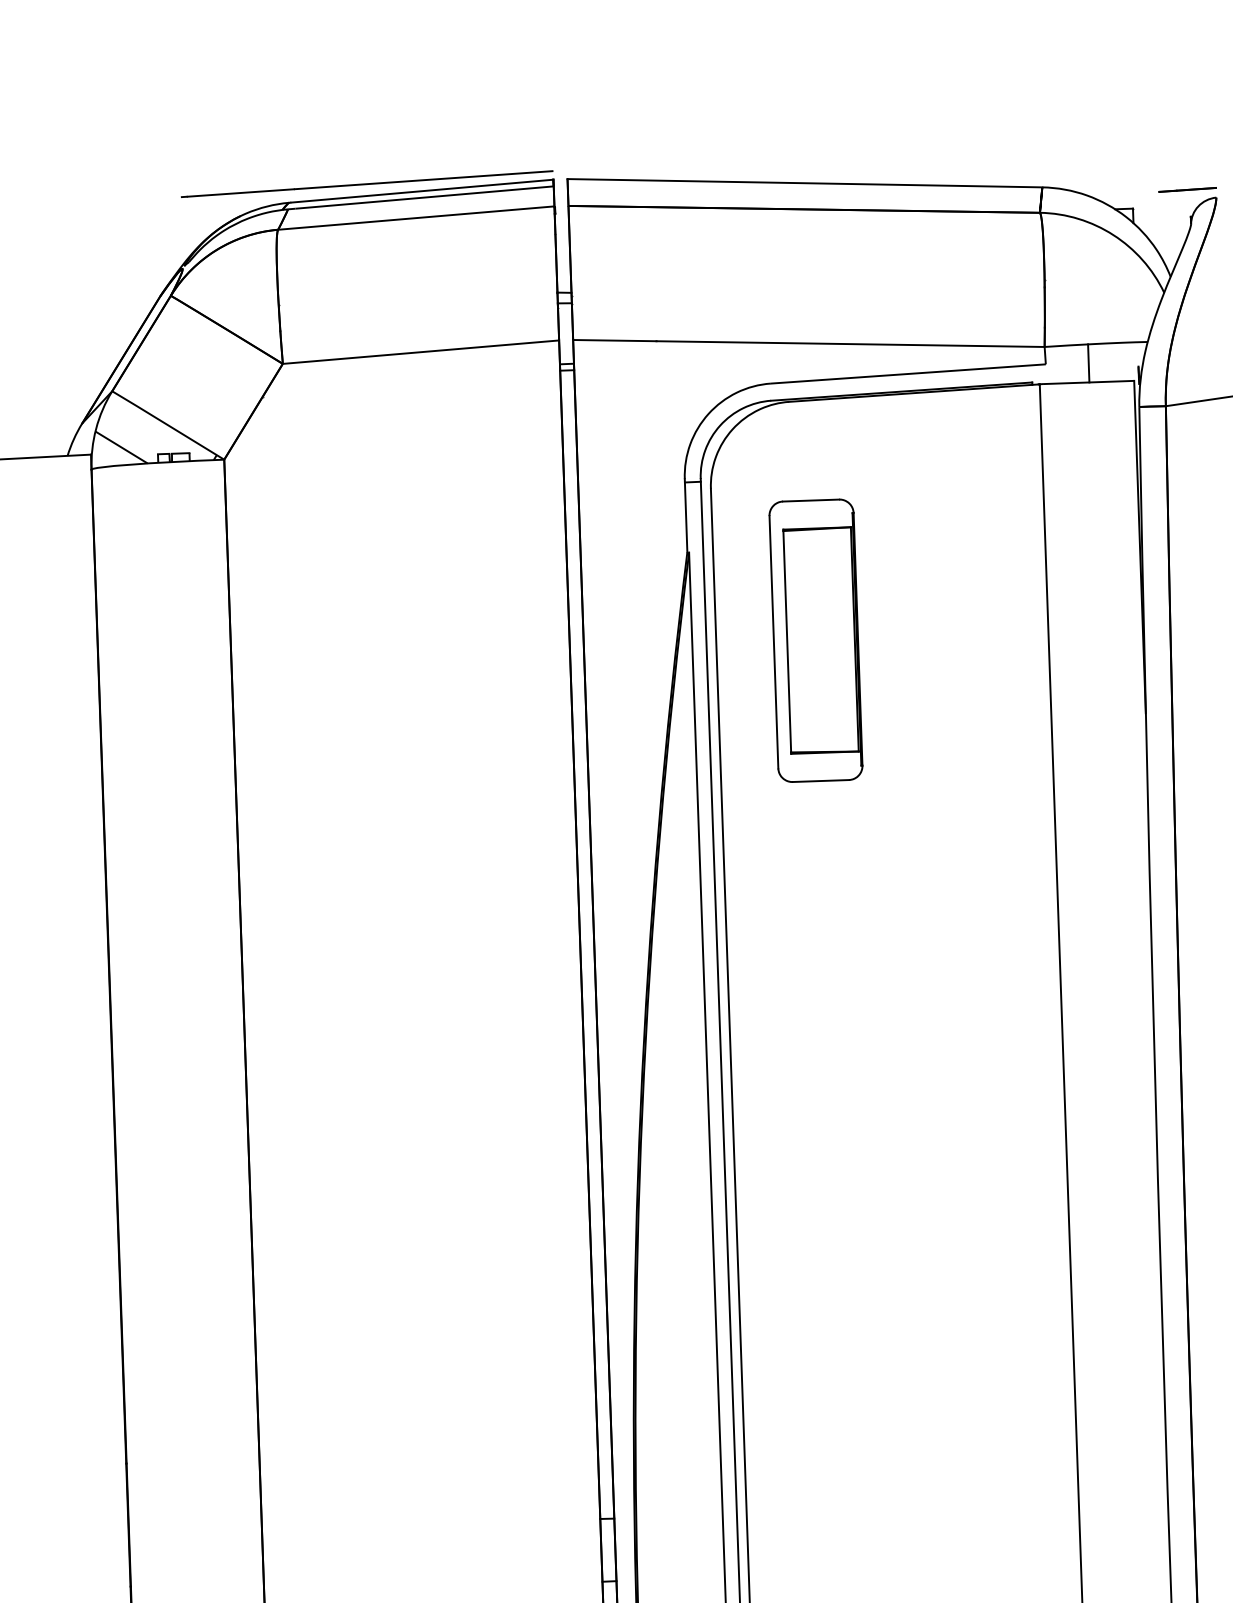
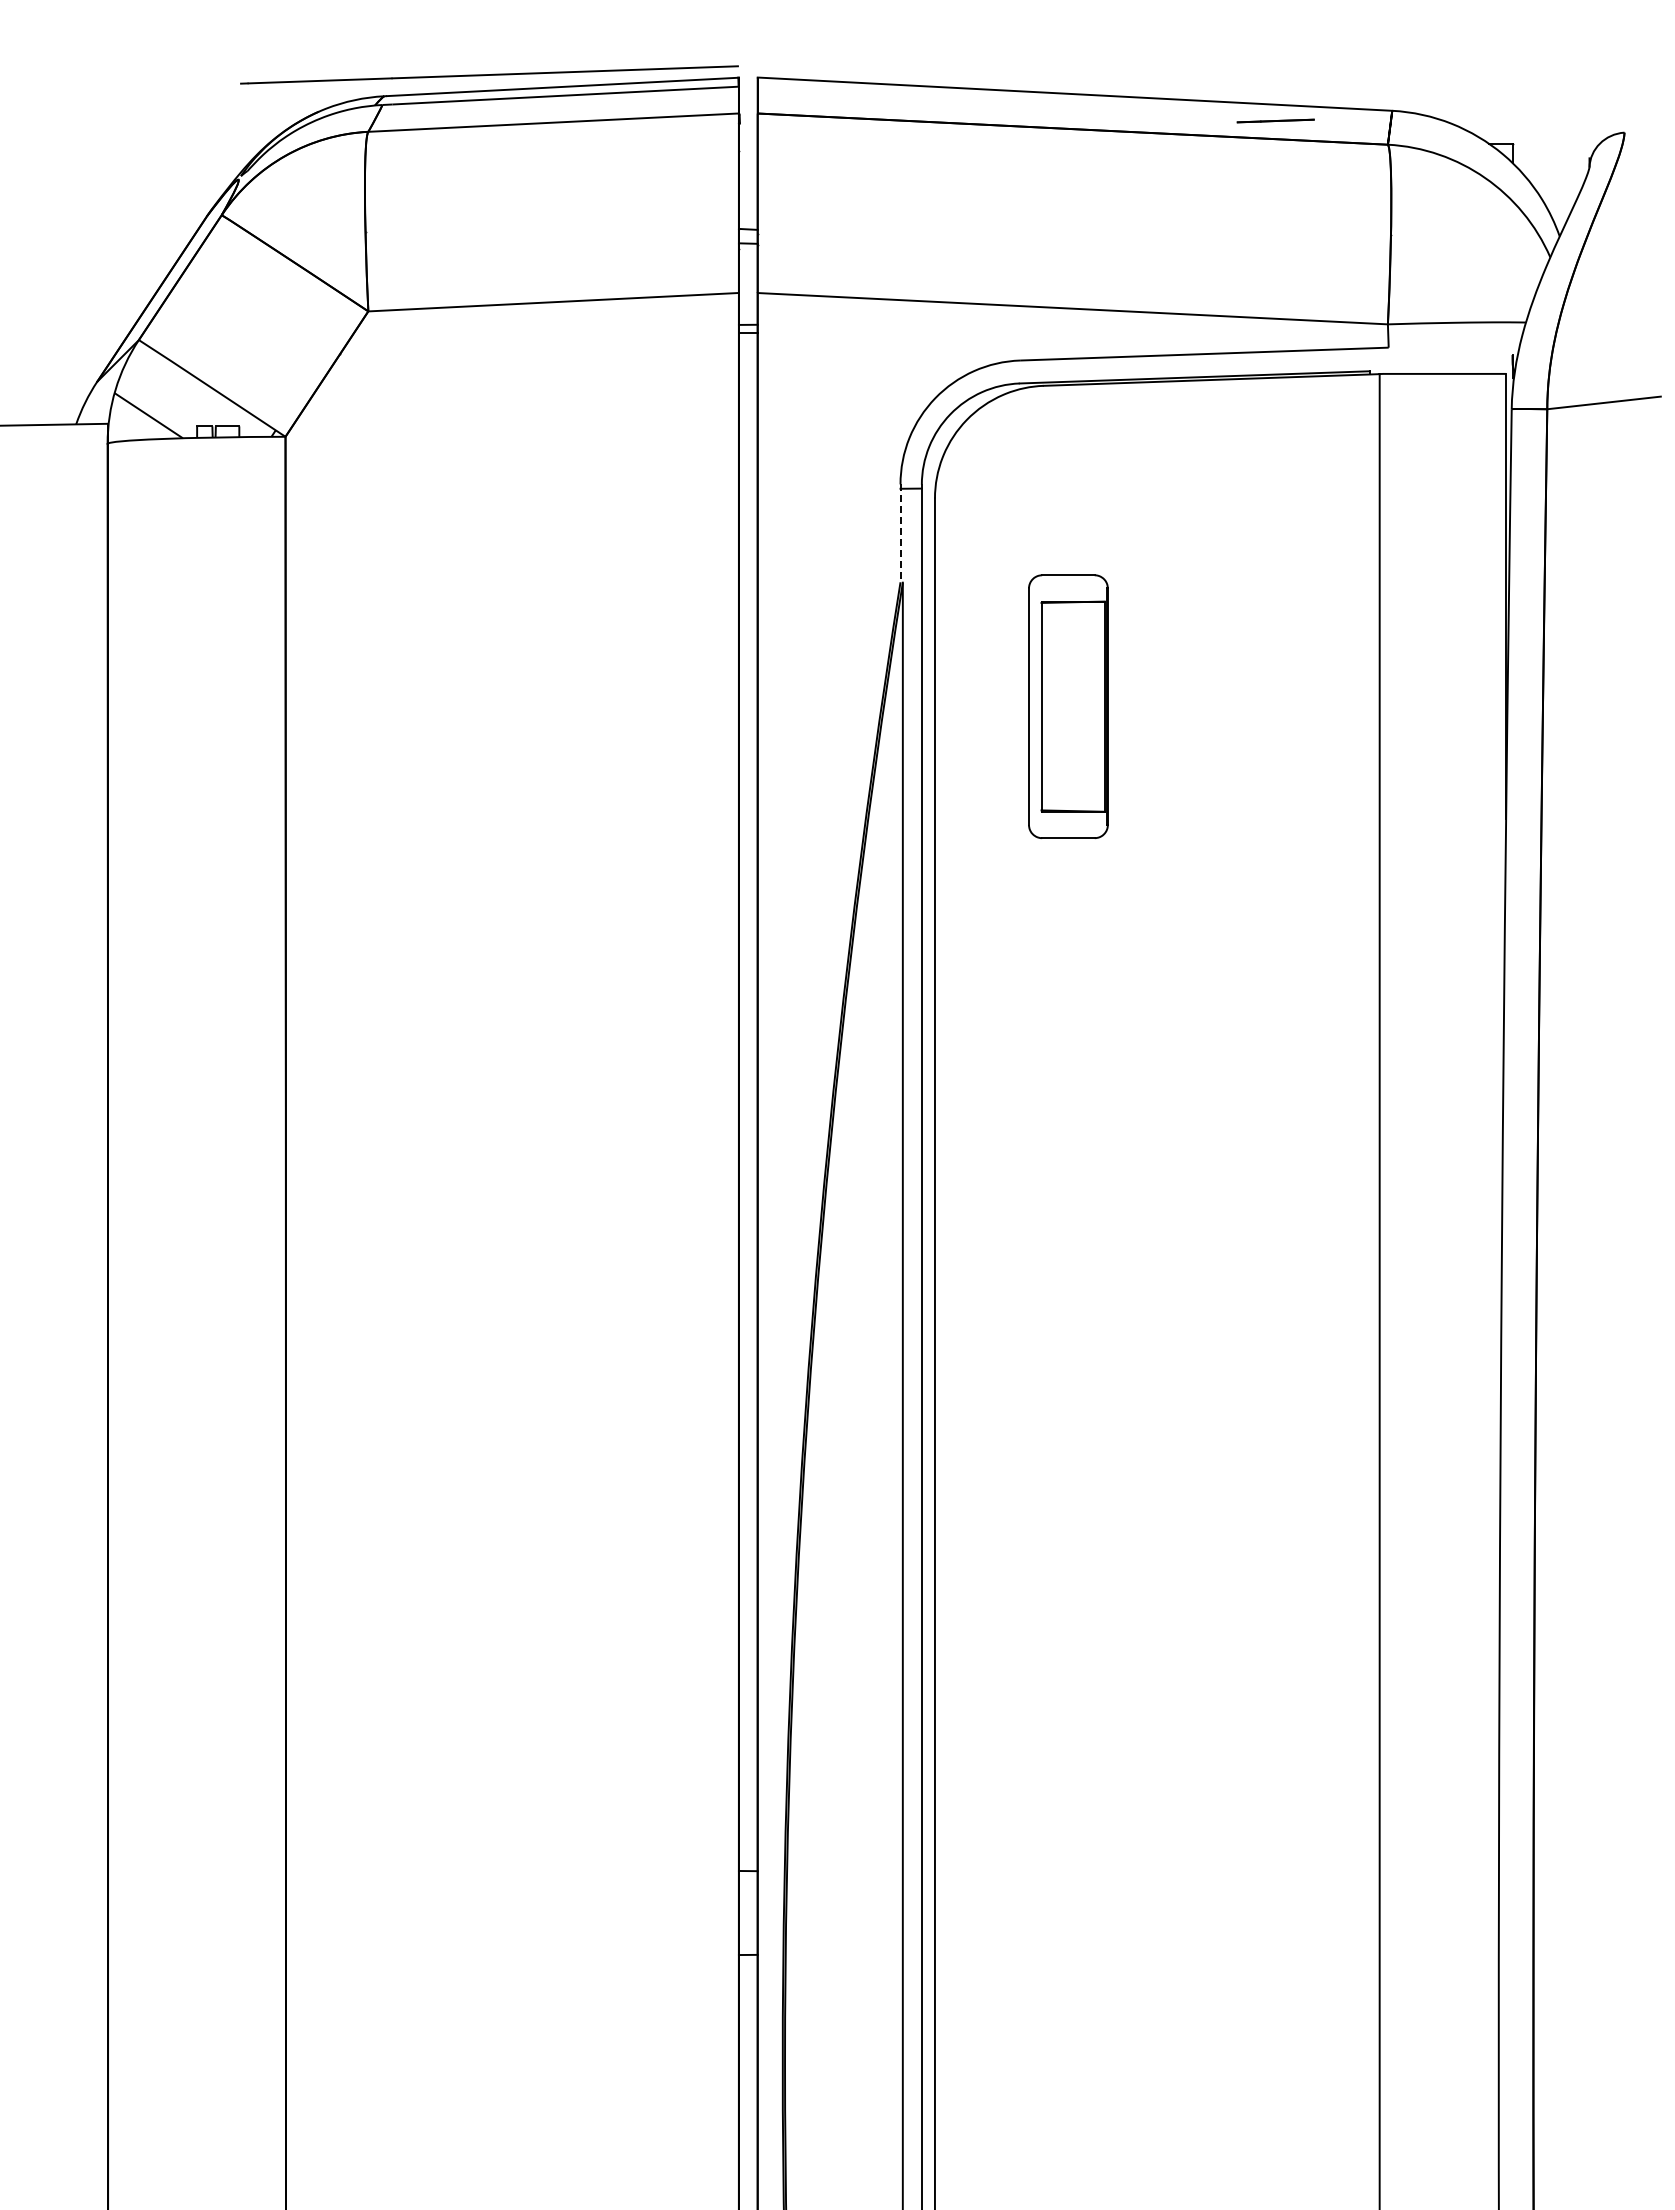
line: (1187, 189) -> (1275, 120), moved
line: (1089, 362) -> (1446, 347), removed
line: (686, 515) -> (900, 533), solid -> dashed
part: (816, 640) -> (1068, 706), size x0.7

